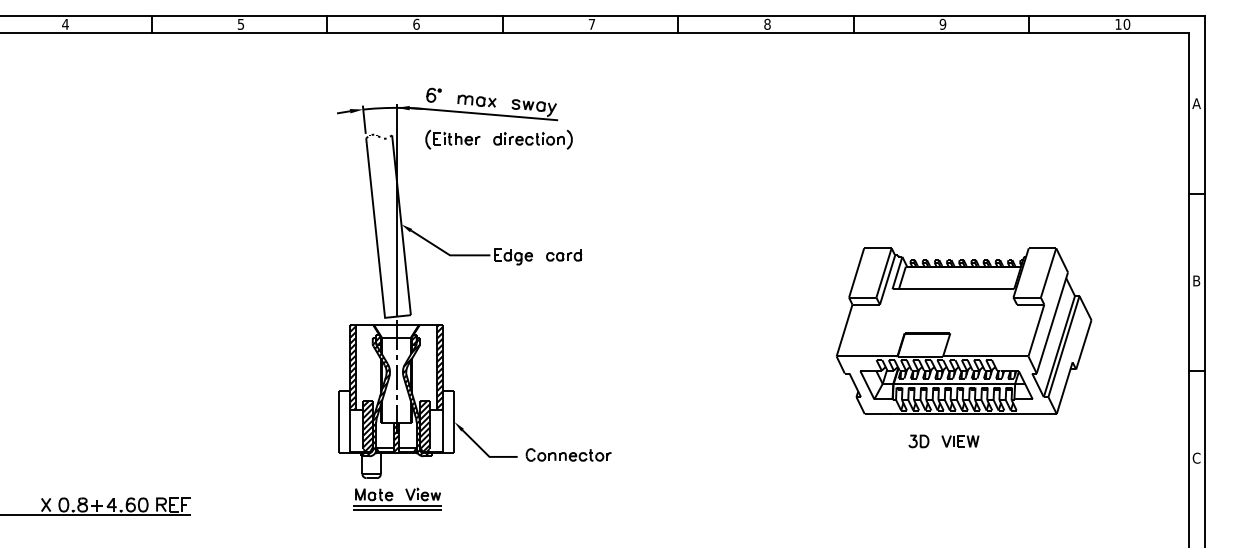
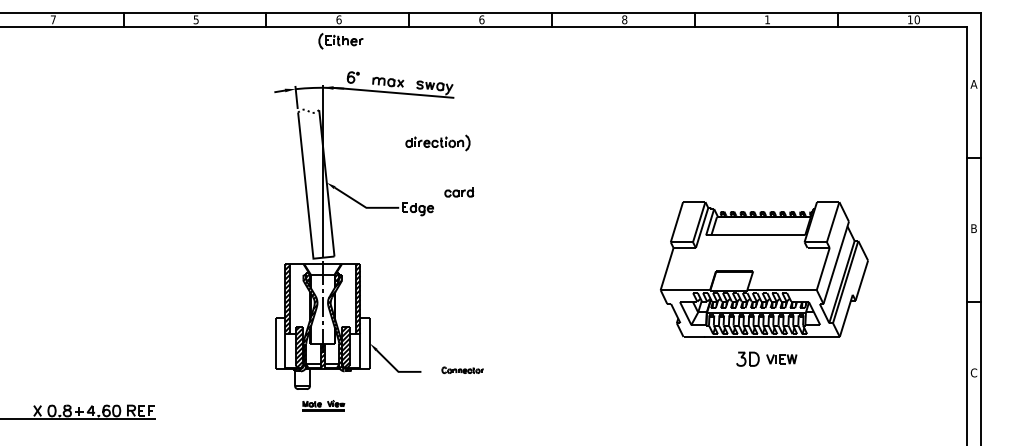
text: (591, 23) -> (481, 19), 7 -> 6
text: (942, 23) -> (767, 19), 9 -> 1
text: (65, 24) -> (53, 19), 4 -> 7
part: (452, 139) -> (340, 41), moved
part: (532, 139) -> (437, 142), moved
part: (564, 255) -> (459, 192), moved
part: (964, 330) -> (764, 268), moved
part: (918, 441) -> (747, 359), size x1.4
part: (568, 454) -> (462, 369), size x0.6
part: (397, 498) -> (323, 405), size x0.6

